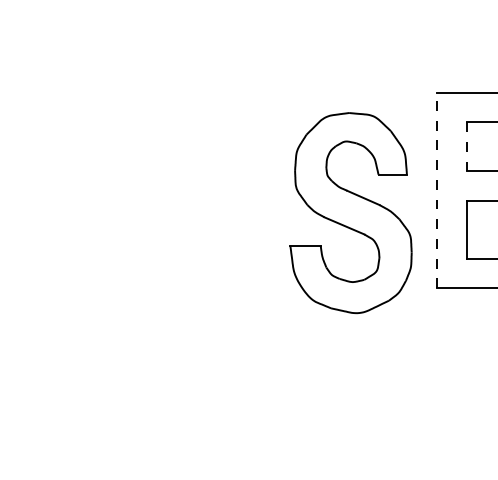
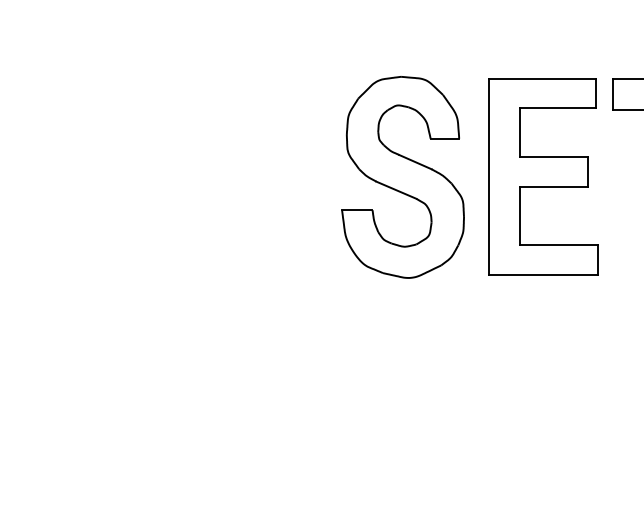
line: (466, 147) -> (519, 133), dashed -> solid
line: (437, 190) -> (489, 176), dashed -> solid
part: (350, 213) -> (402, 177), moved

